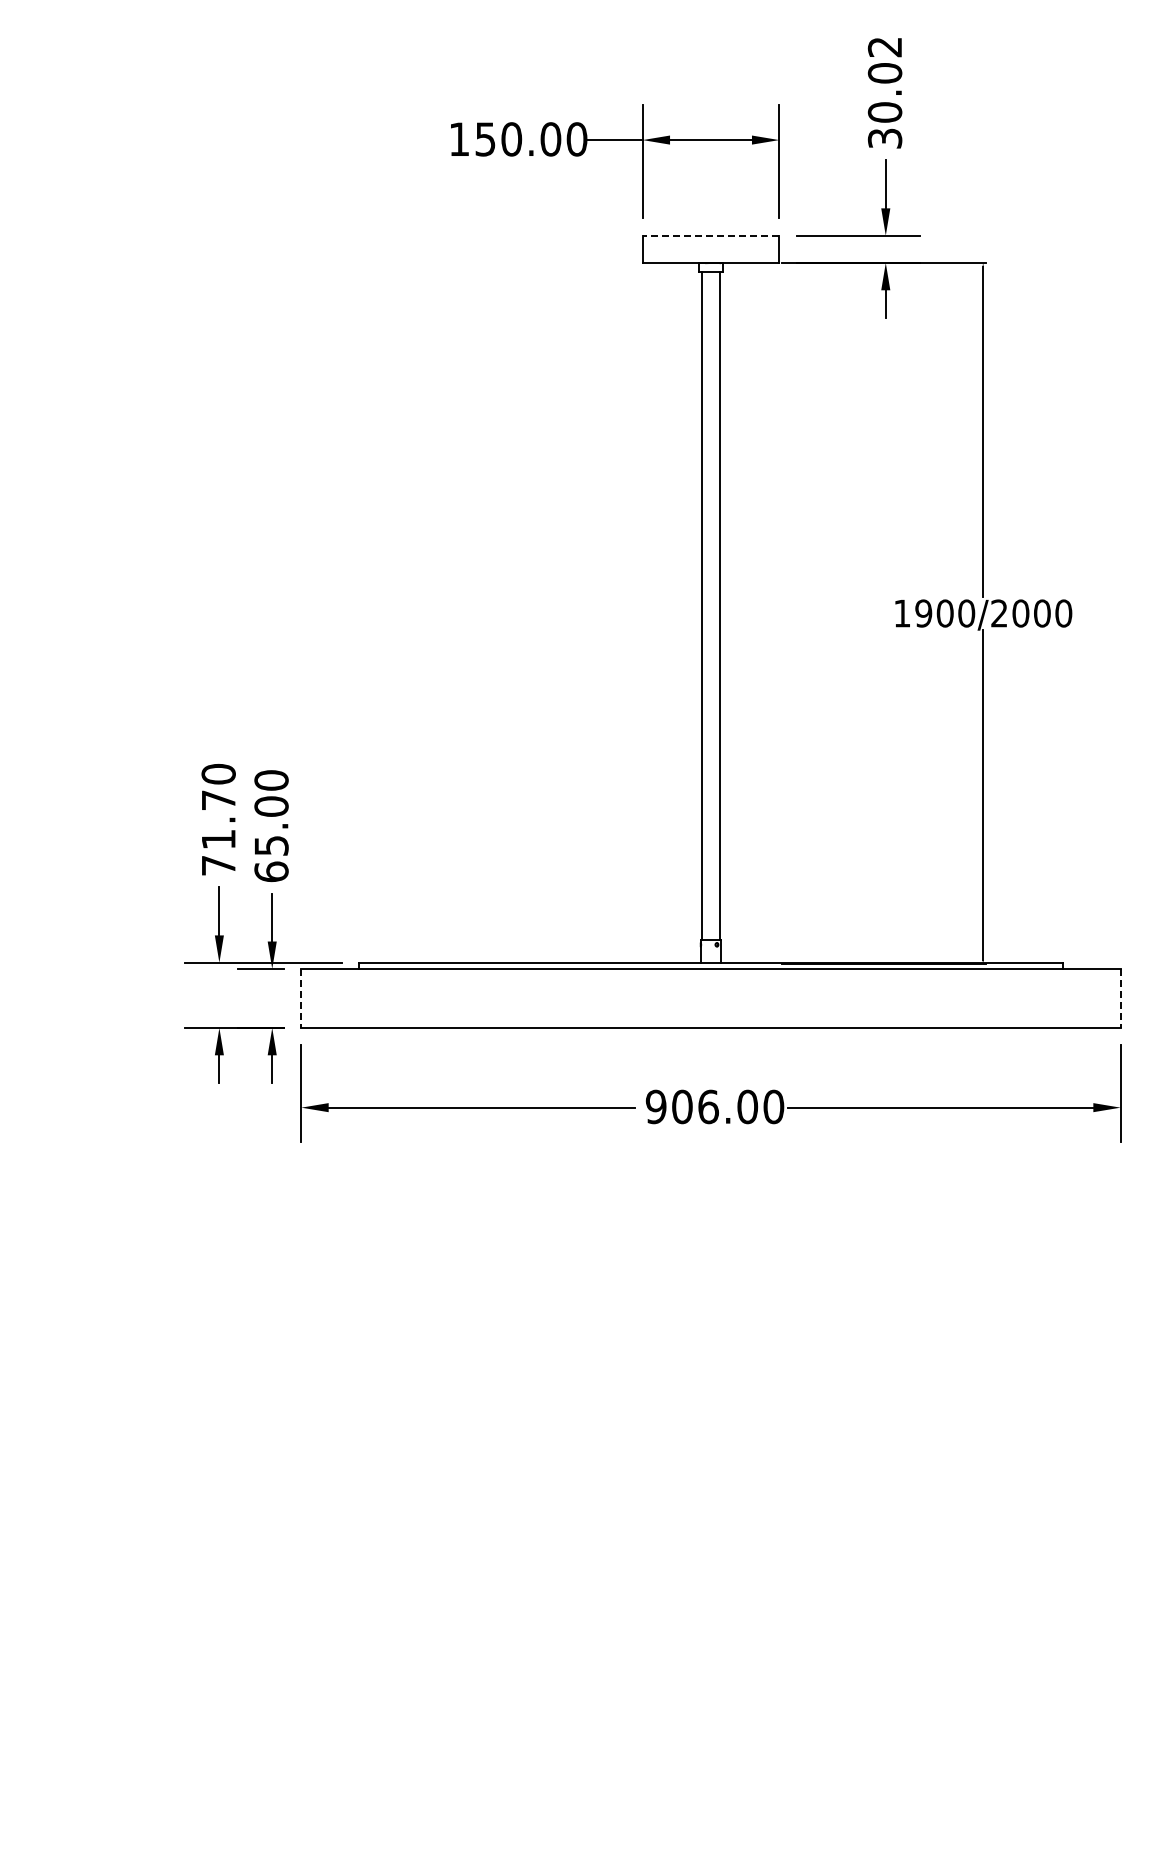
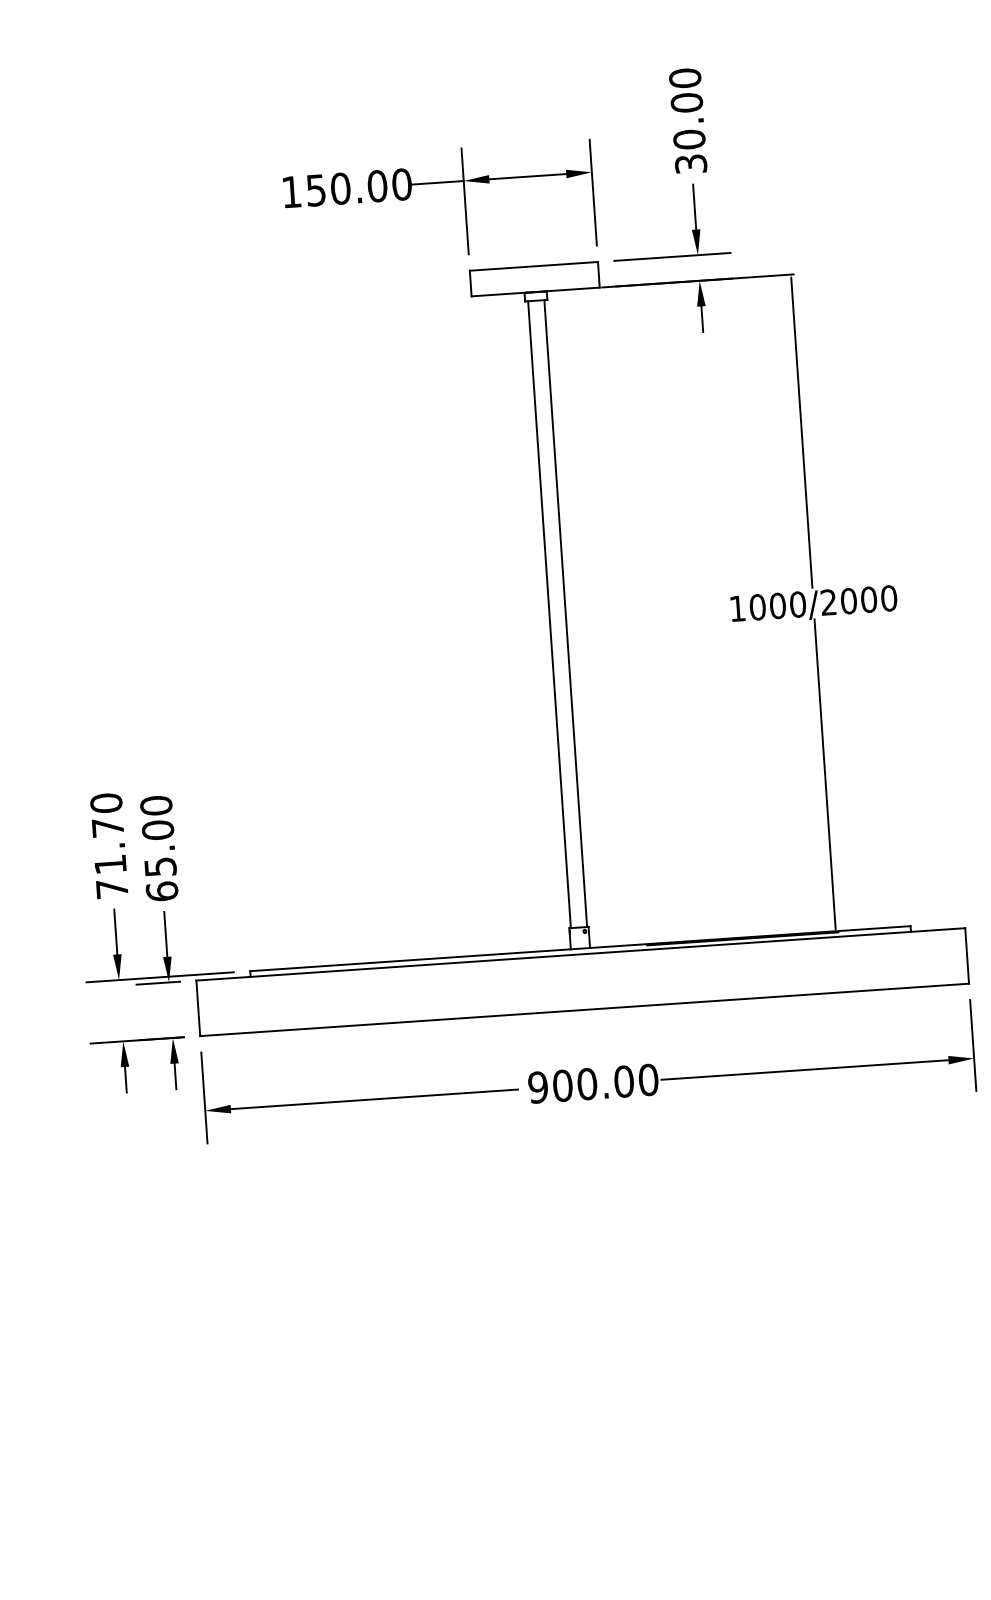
text: (884, 46) -> (684, 77), 30.02 -> 30.00
line: (710, 235) -> (533, 266), dashed -> solid
text: (923, 613) -> (757, 607), 1900/2000 -> 1000/2000
line: (301, 998) -> (198, 1008), dashed -> solid
line: (1120, 998) -> (966, 956), dashed -> solid
text: (708, 1106) -> (587, 1083), 906.00 -> 900.00

